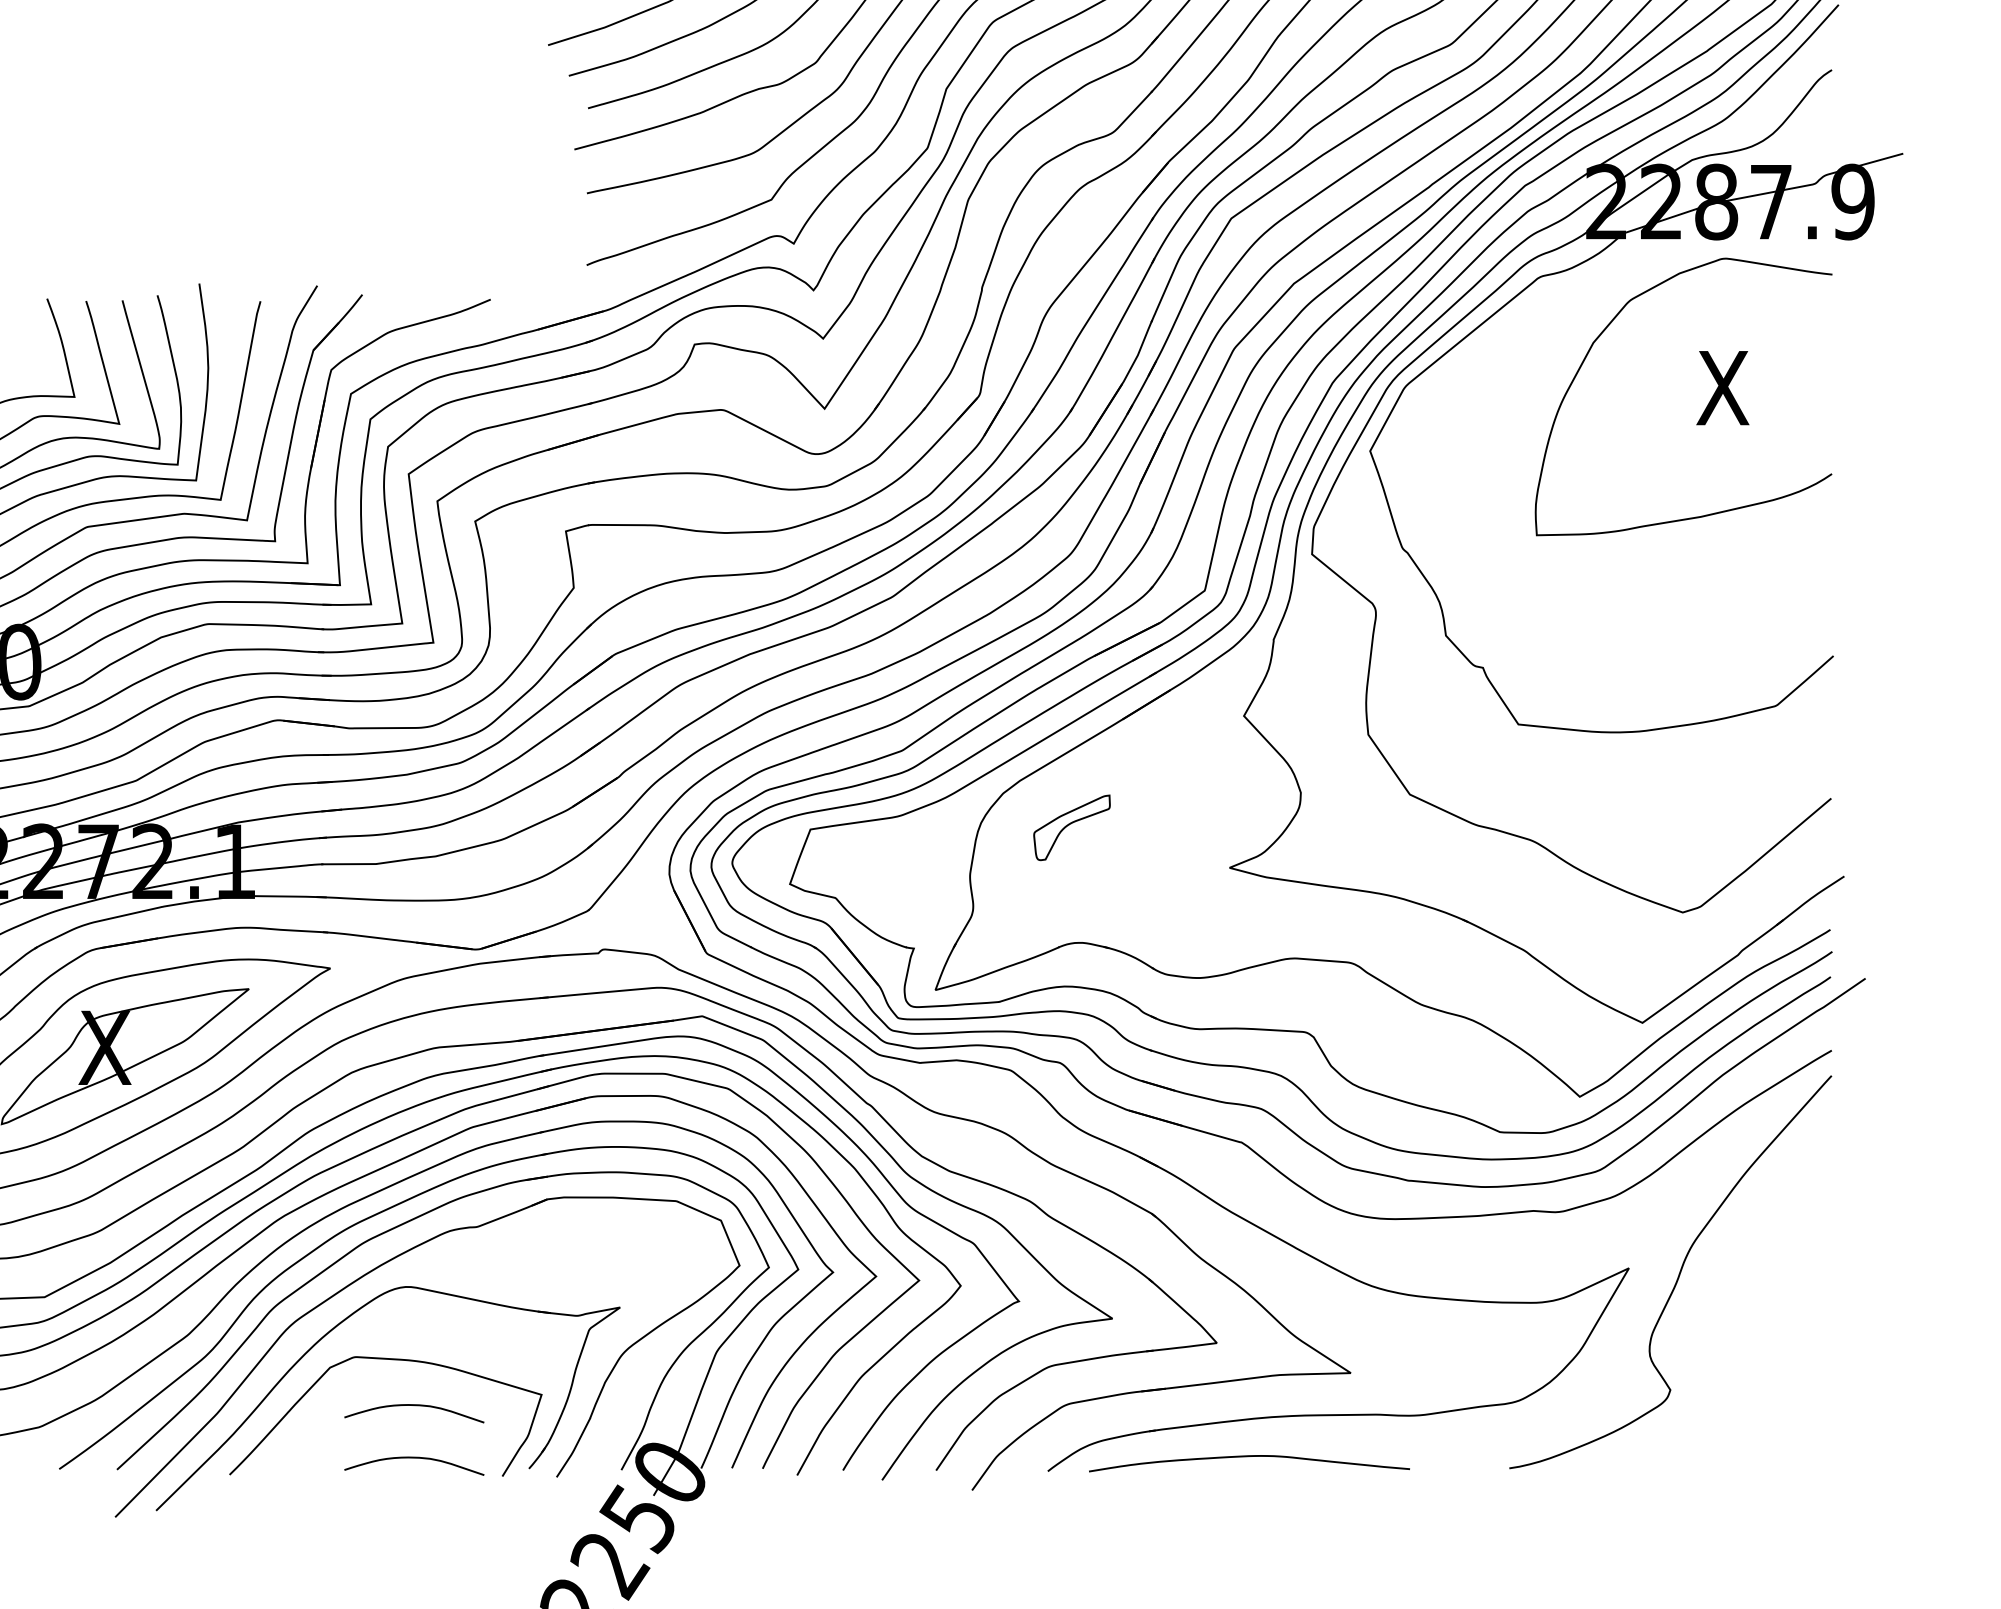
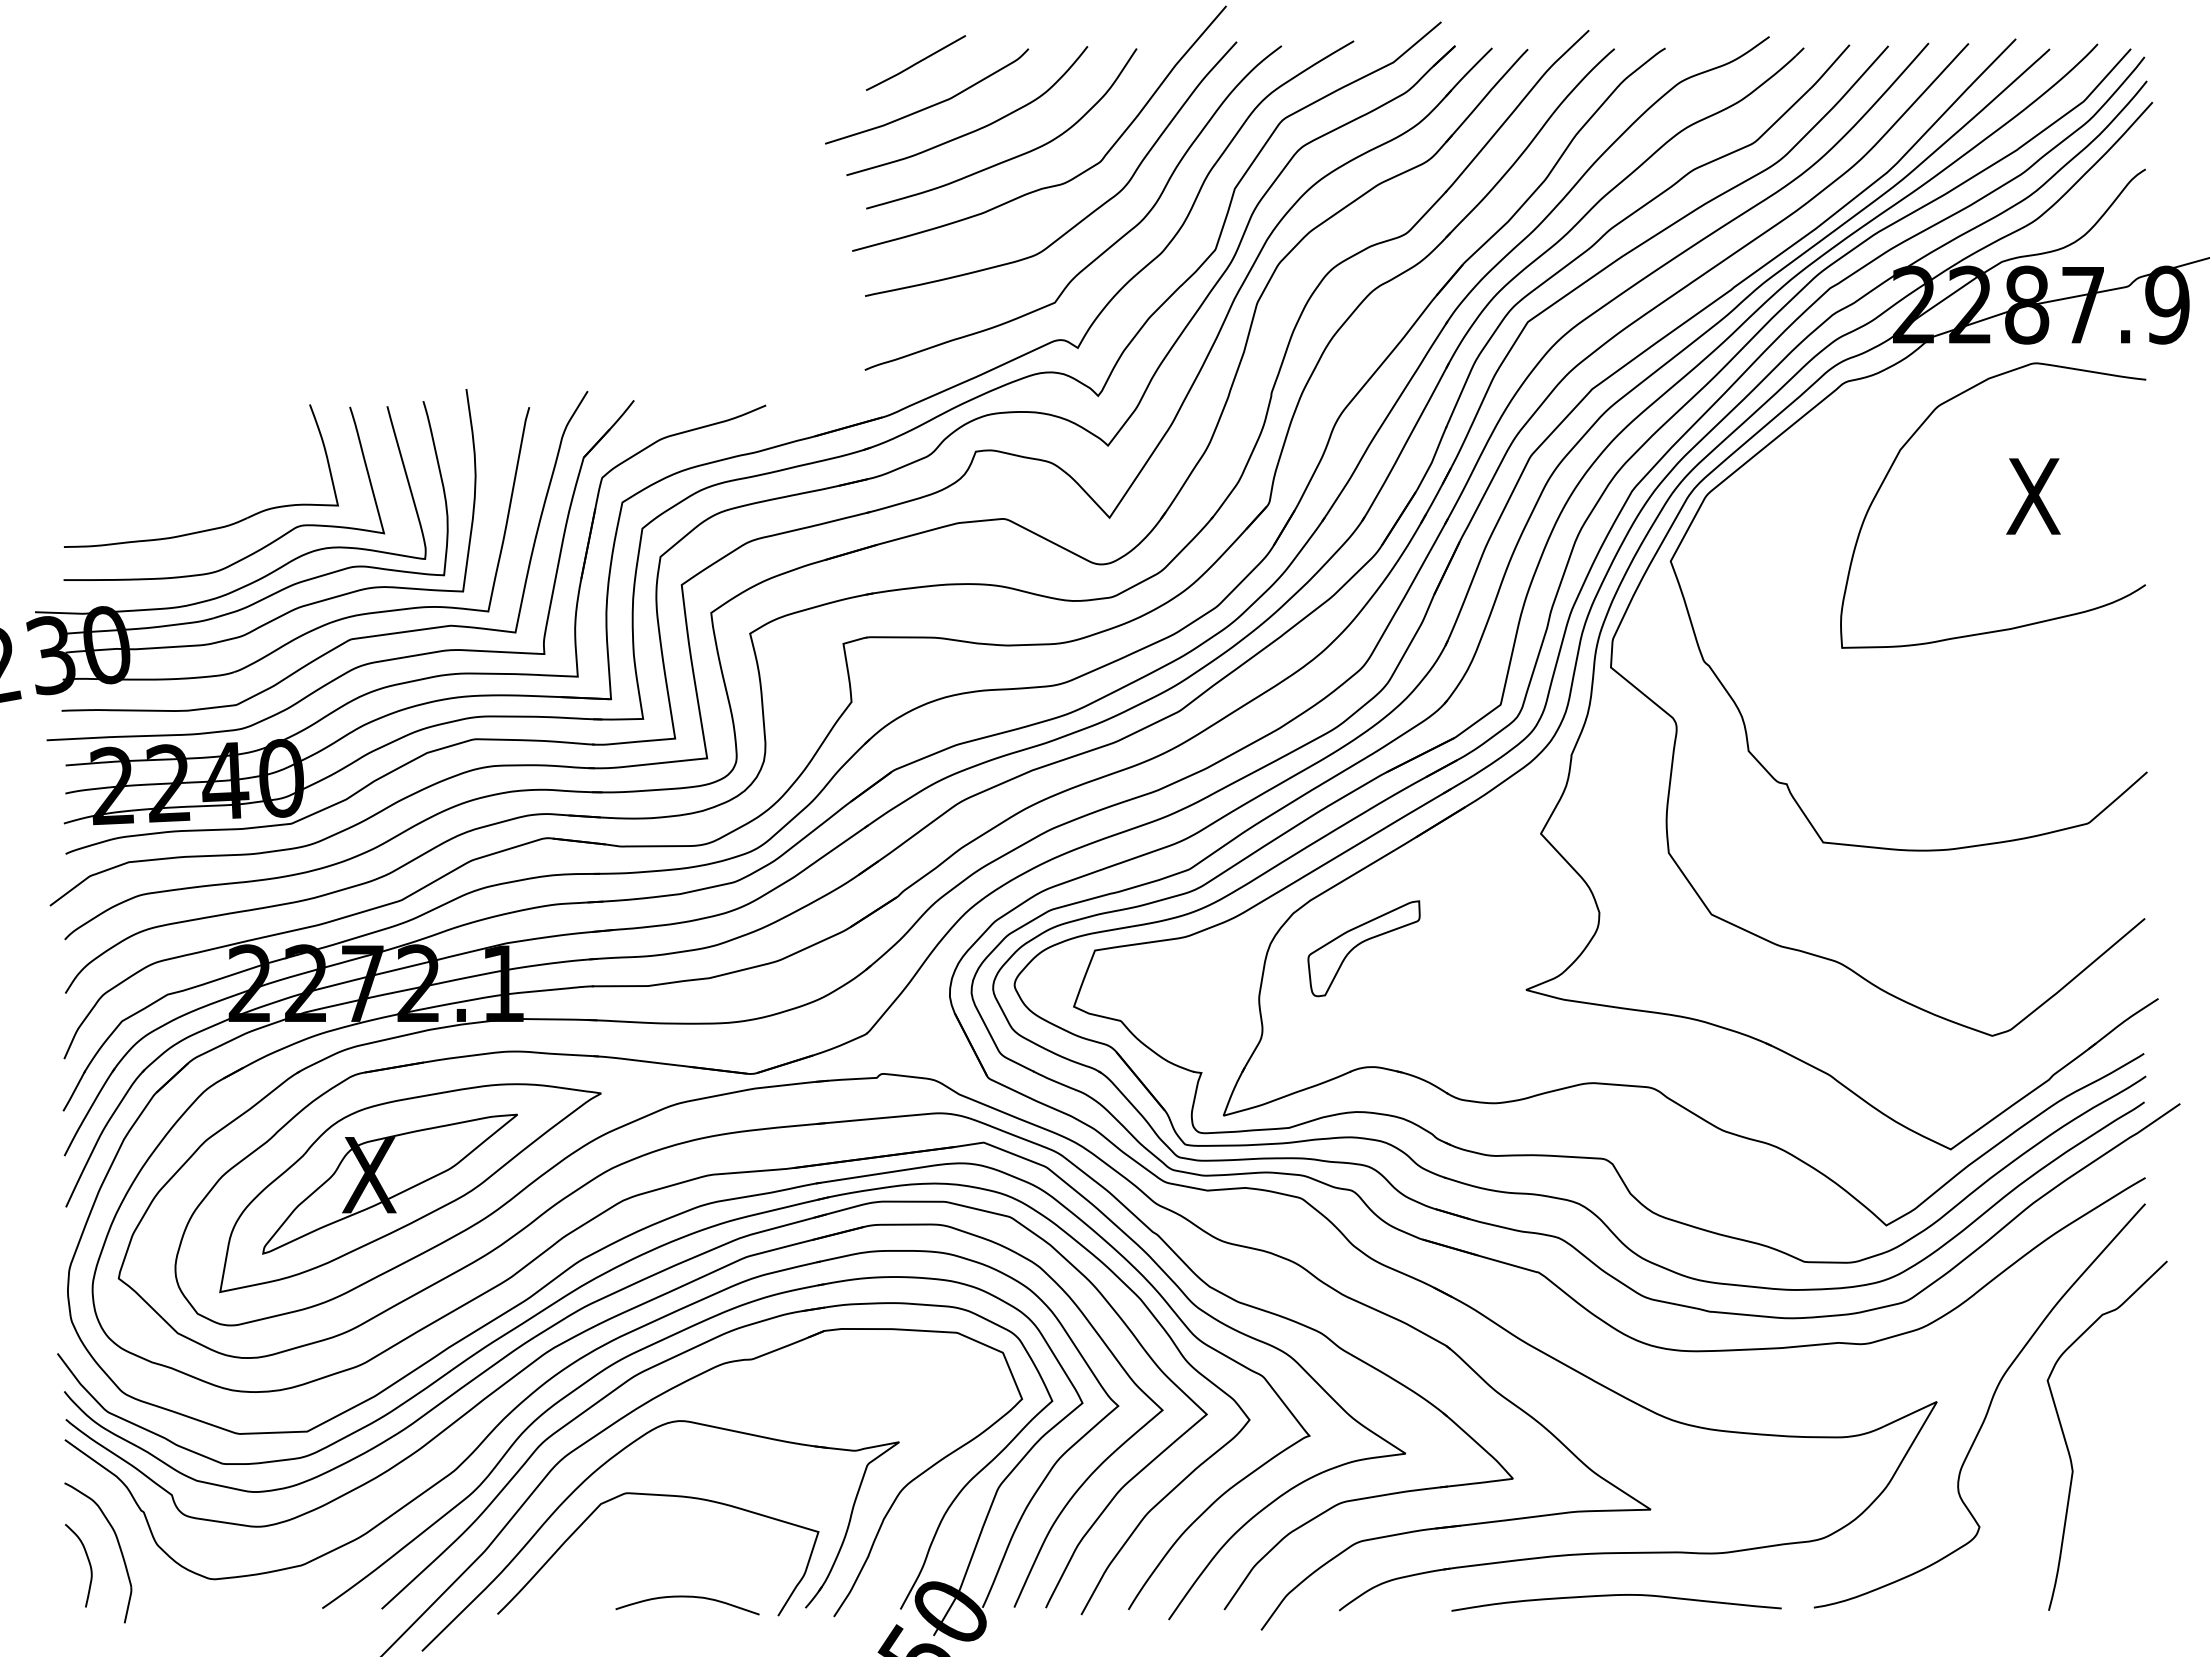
part: (1071, 827) -> (1363, 948), size x1.43
curve: (1755, 1308) -> (2067, 1443), added
curve: (414, 1406) -> (687, 1543), removed
curve: (1246, 1457) -> (1613, 1596), moved

